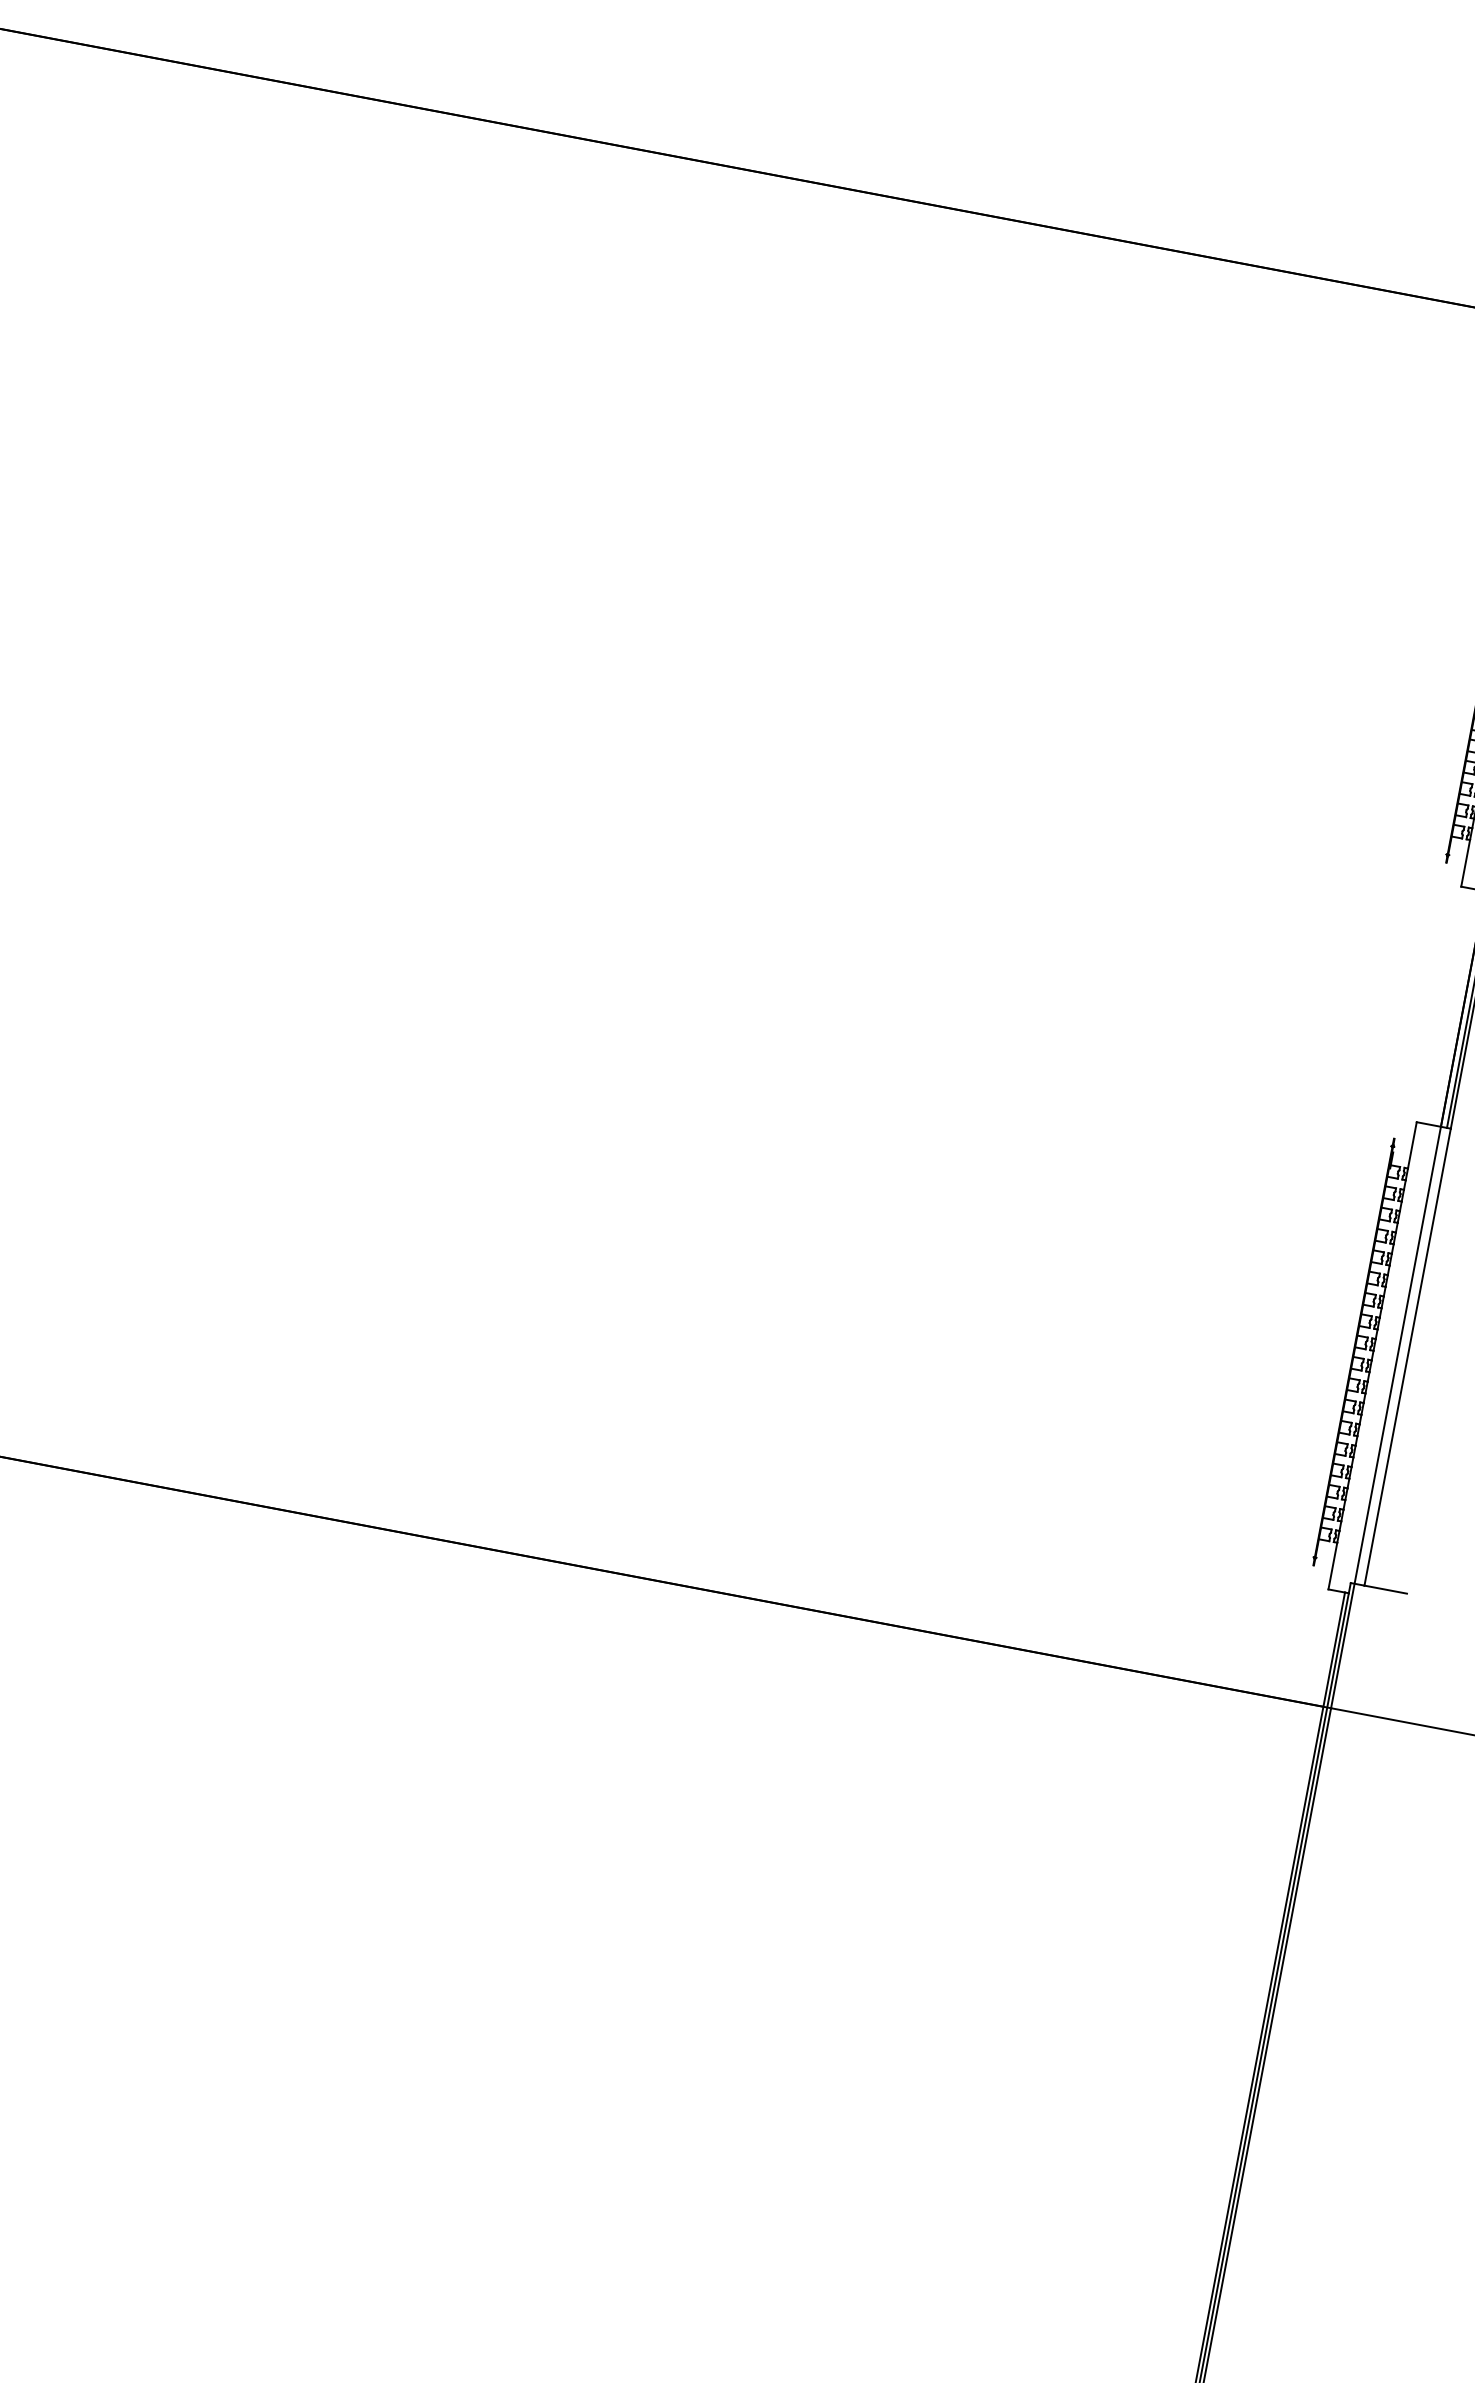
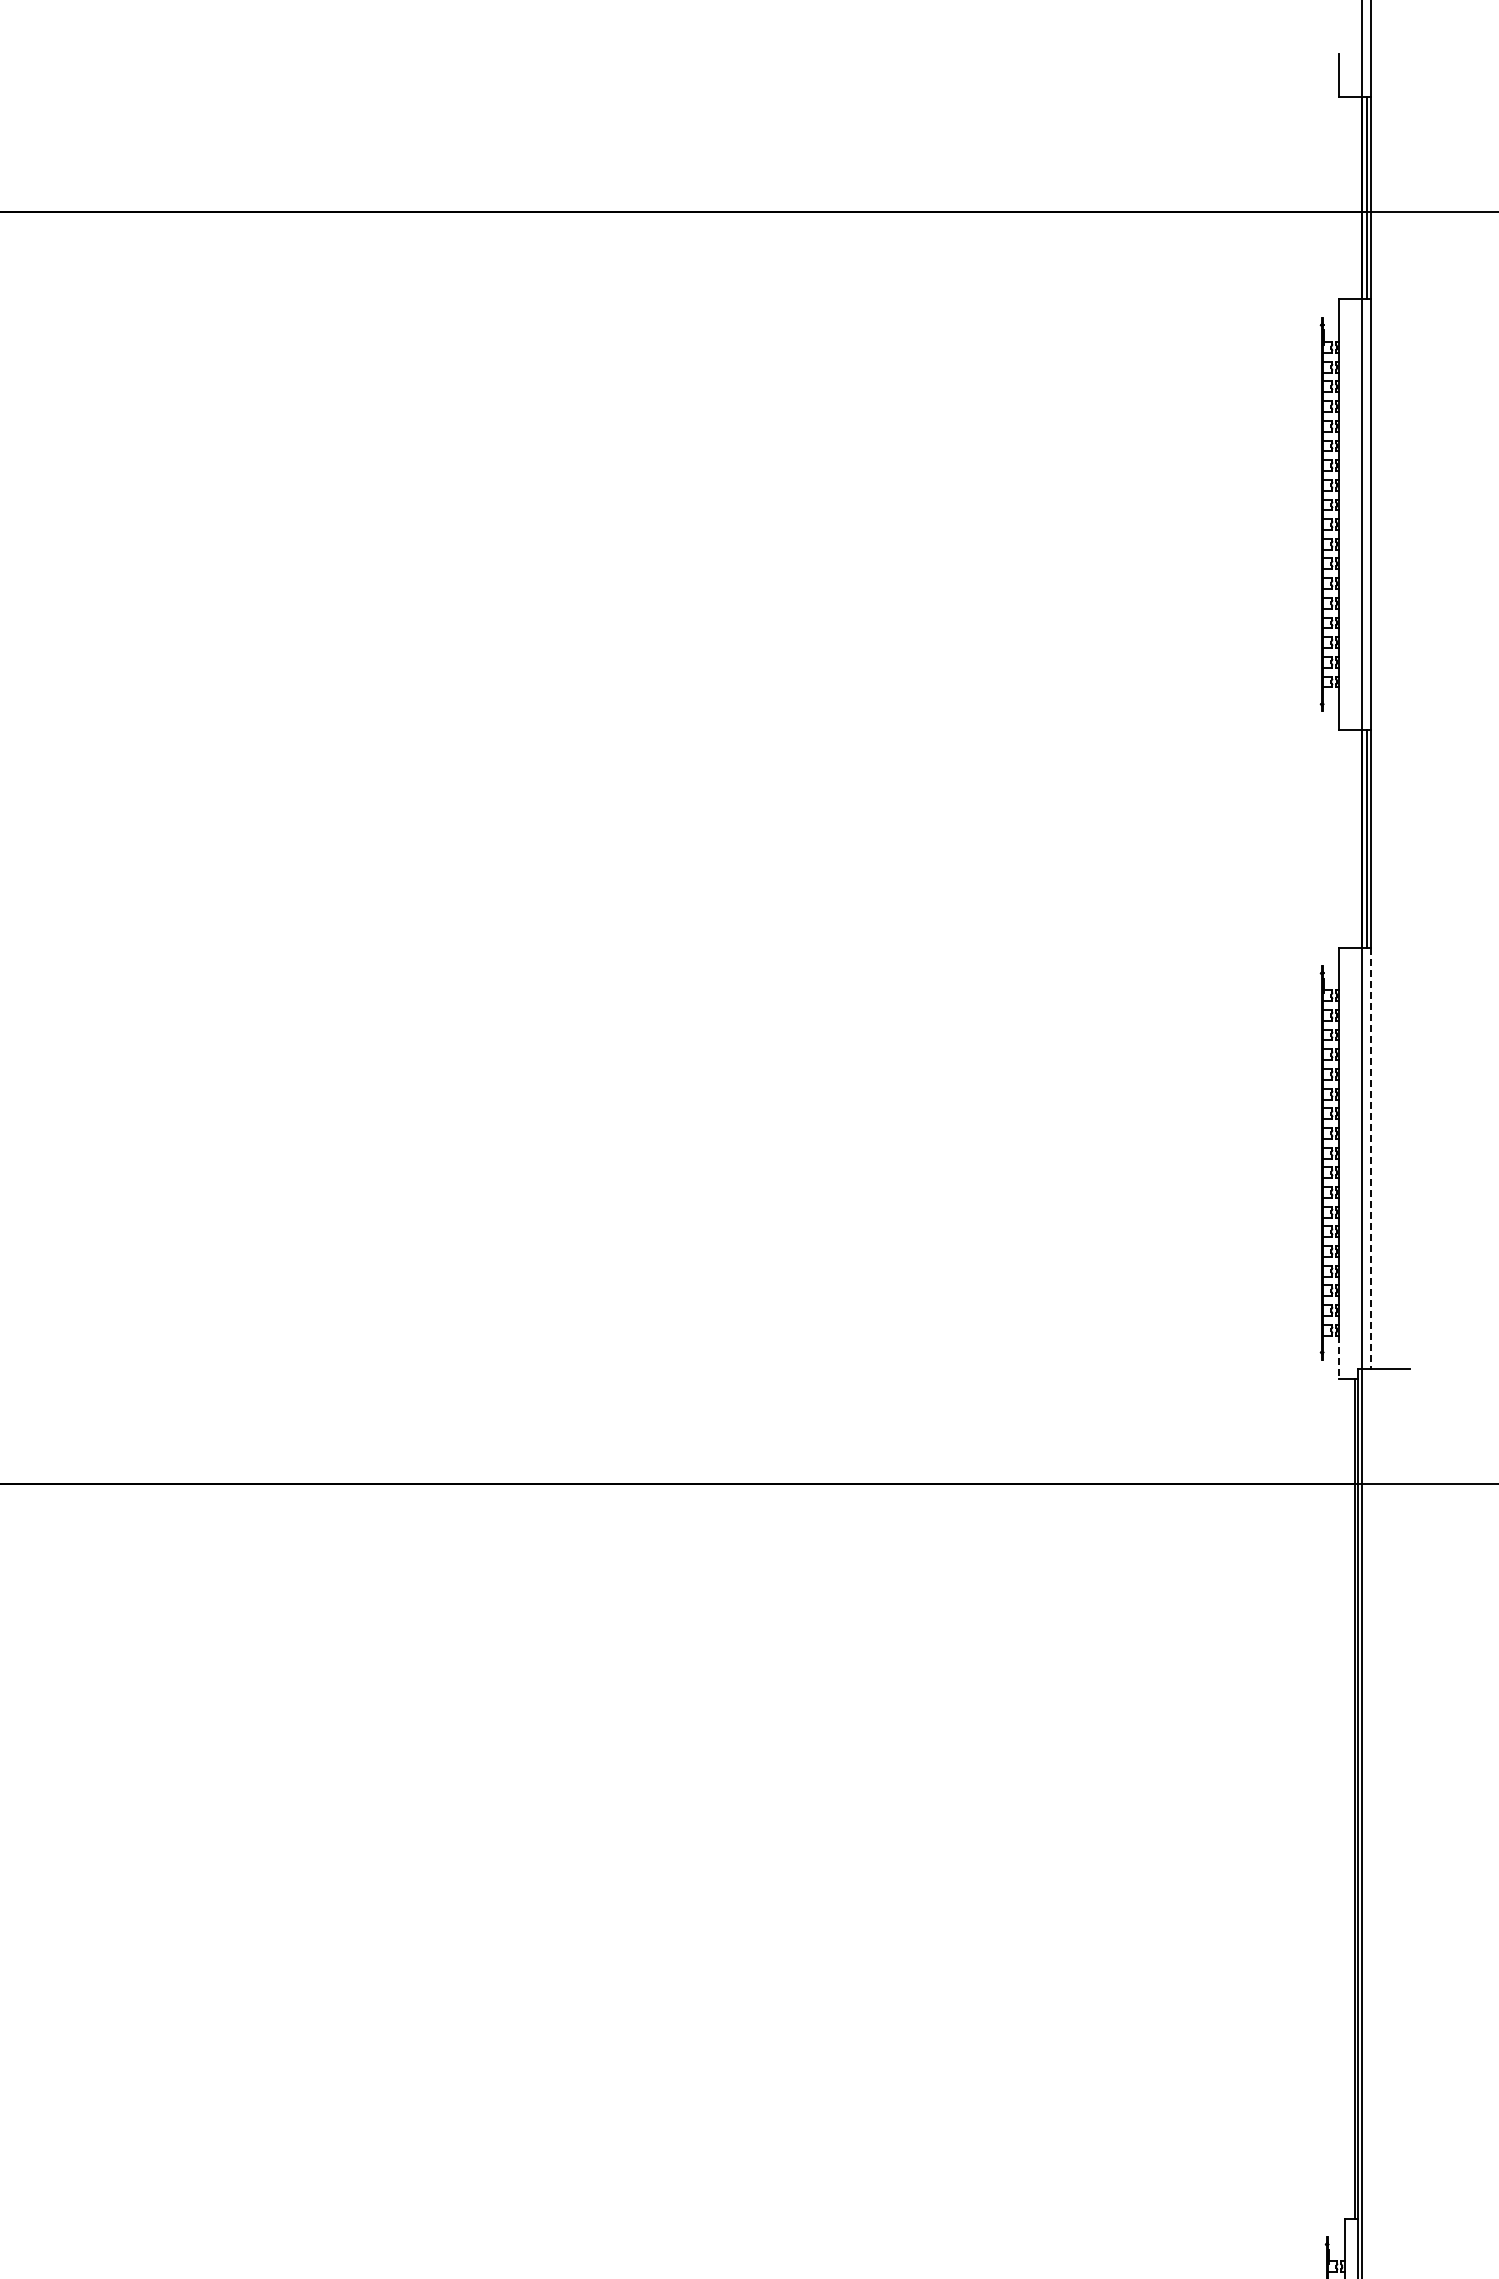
line: (1407, 1357) -> (1370, 1158), solid -> dashed
line: (1332, 1566) -> (1339, 1357), solid -> dashed

